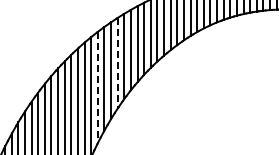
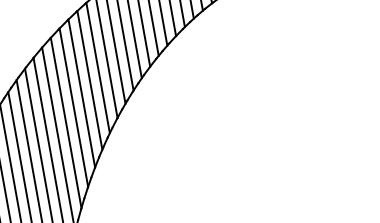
line: (117, 63) -> (89, 80), dashed -> solid
line: (97, 87) -> (65, 122), dashed -> solid

